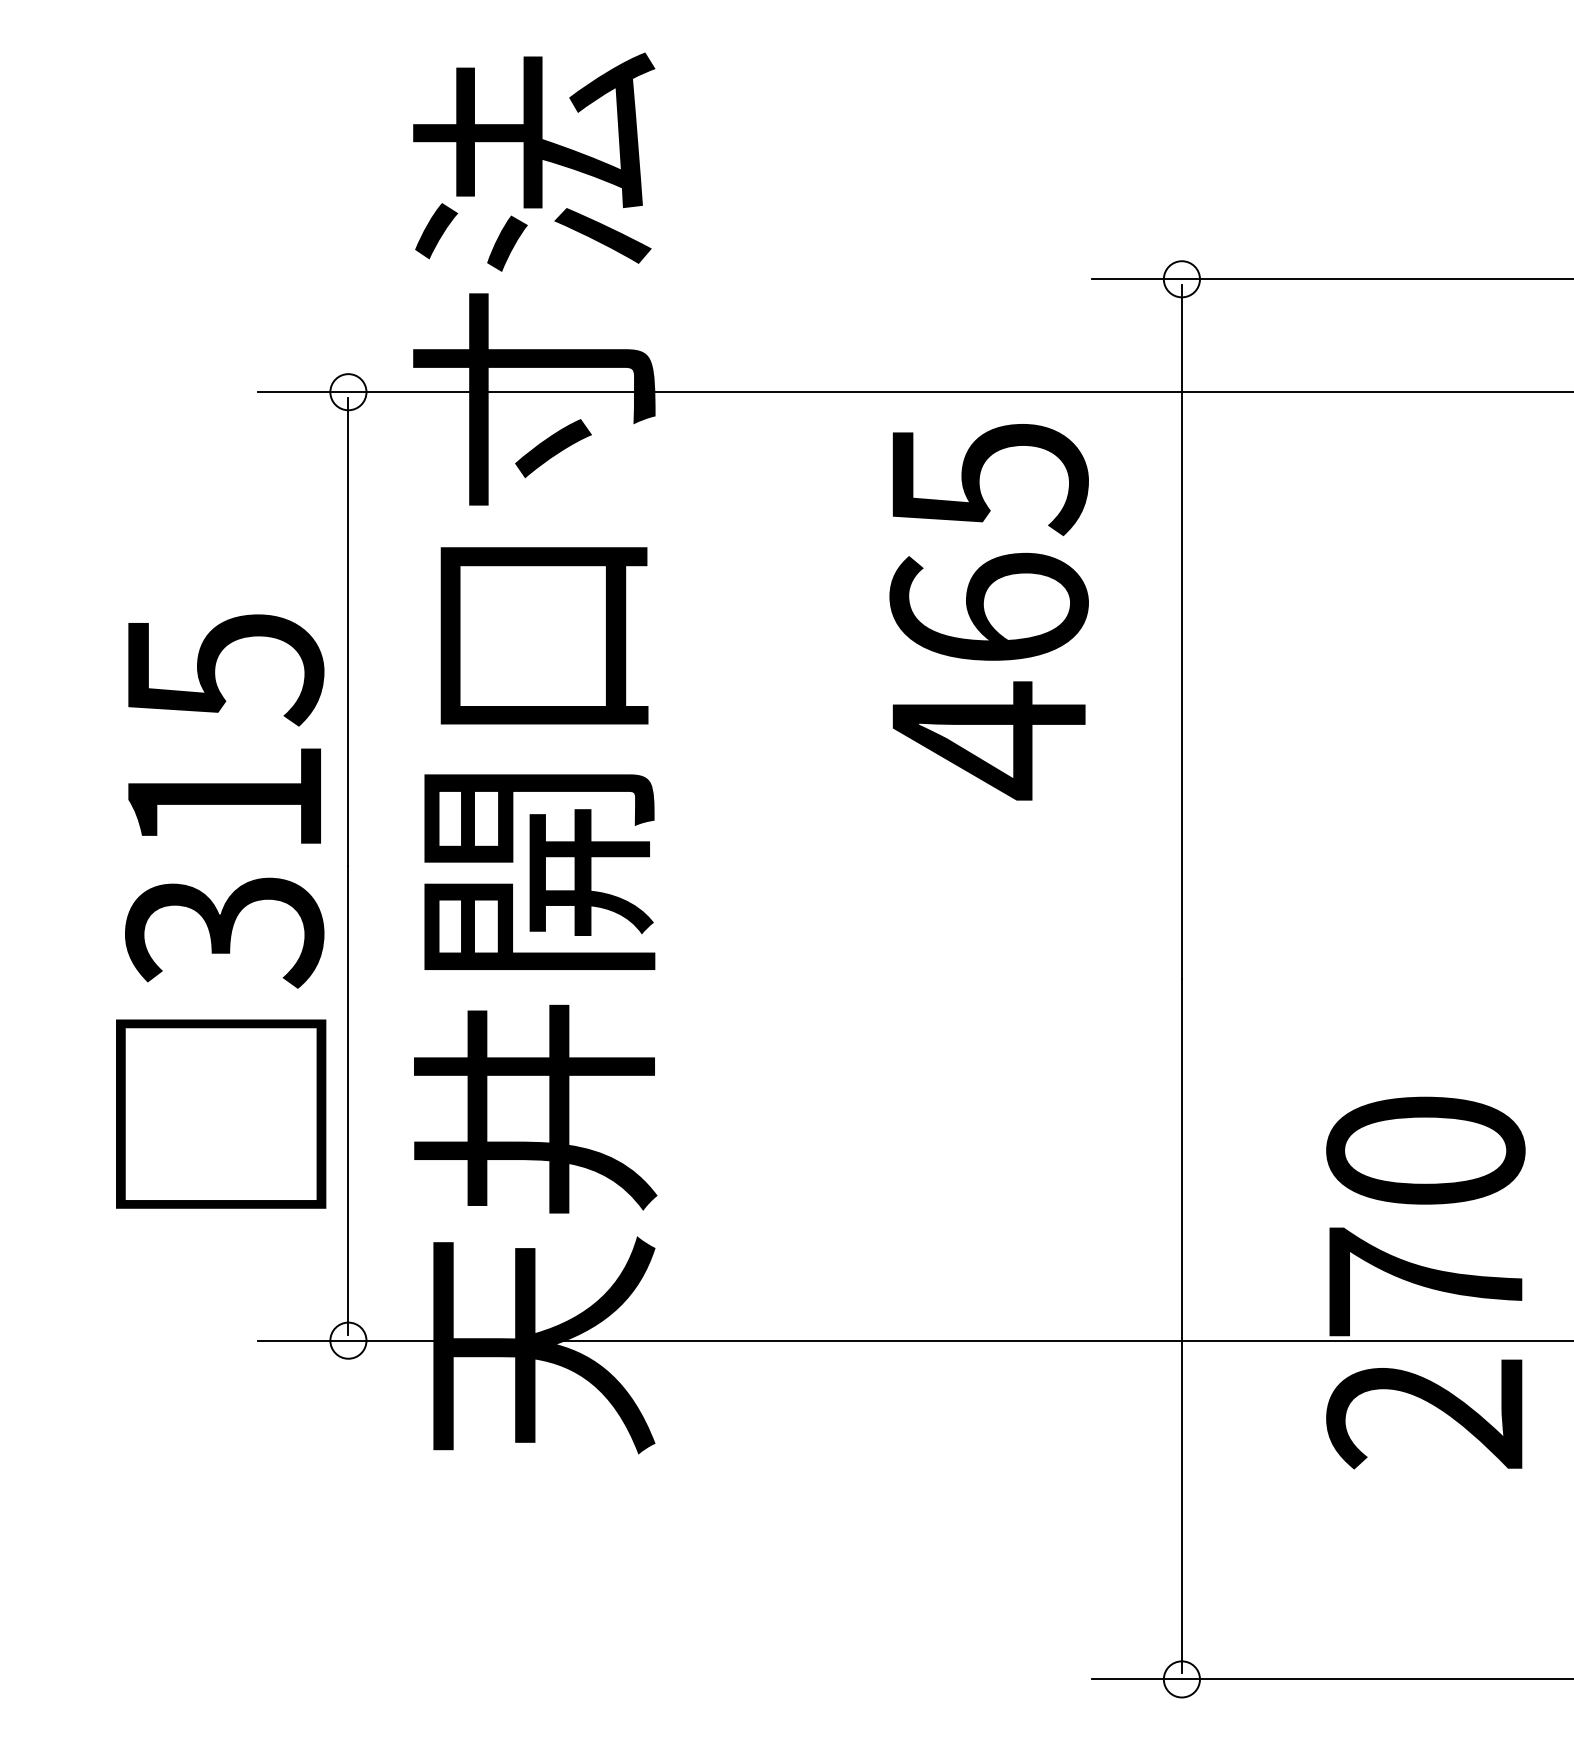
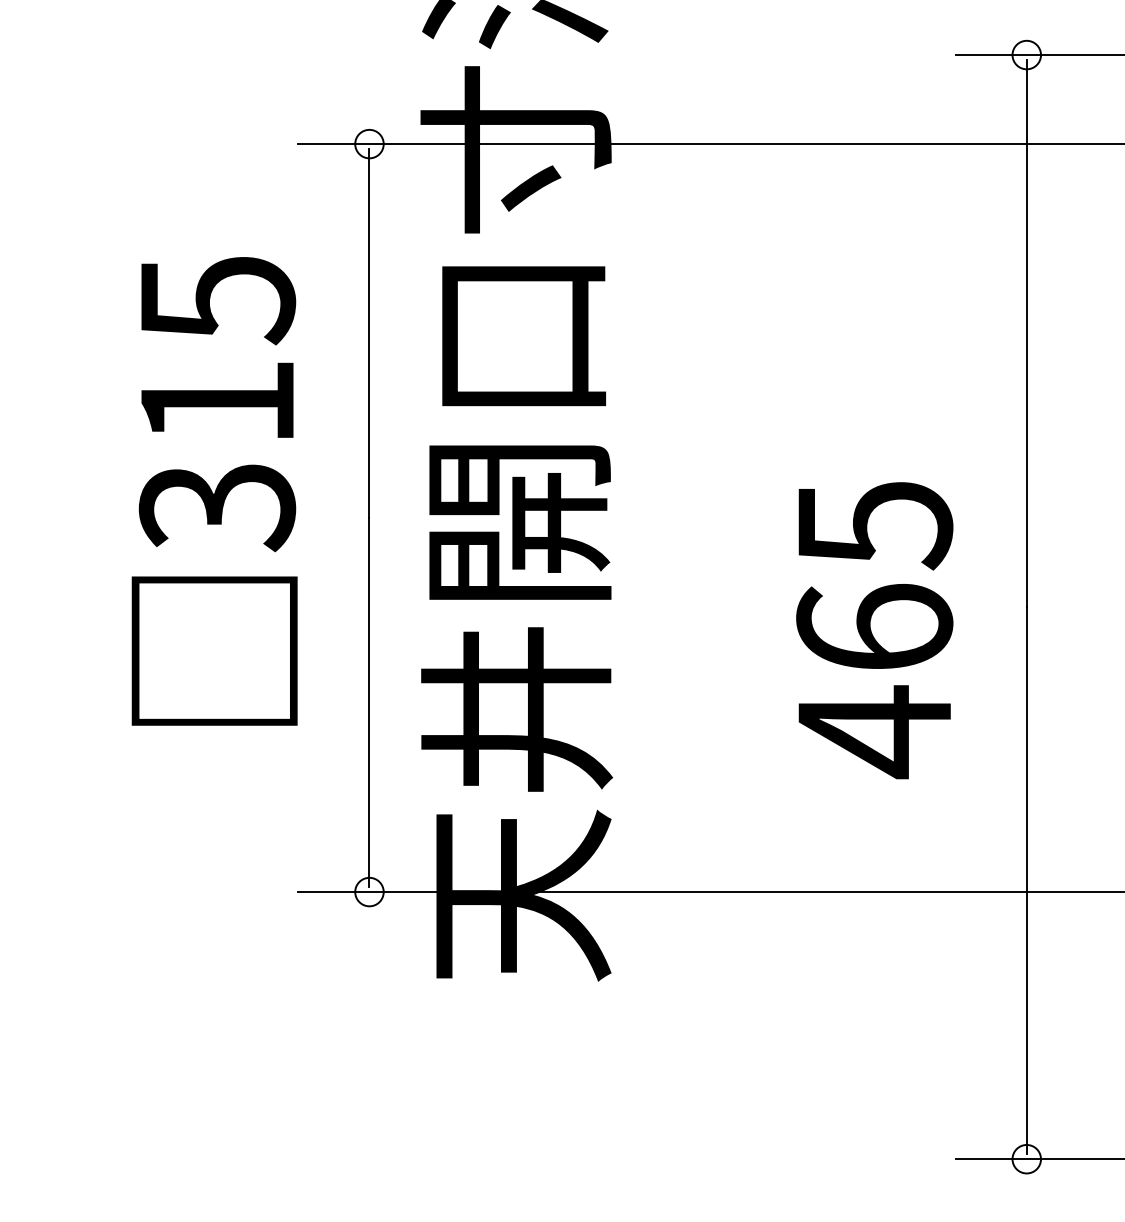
text: (988, 612) -> (874, 630), moved
text: (221, 911) -> (214, 491), moved

